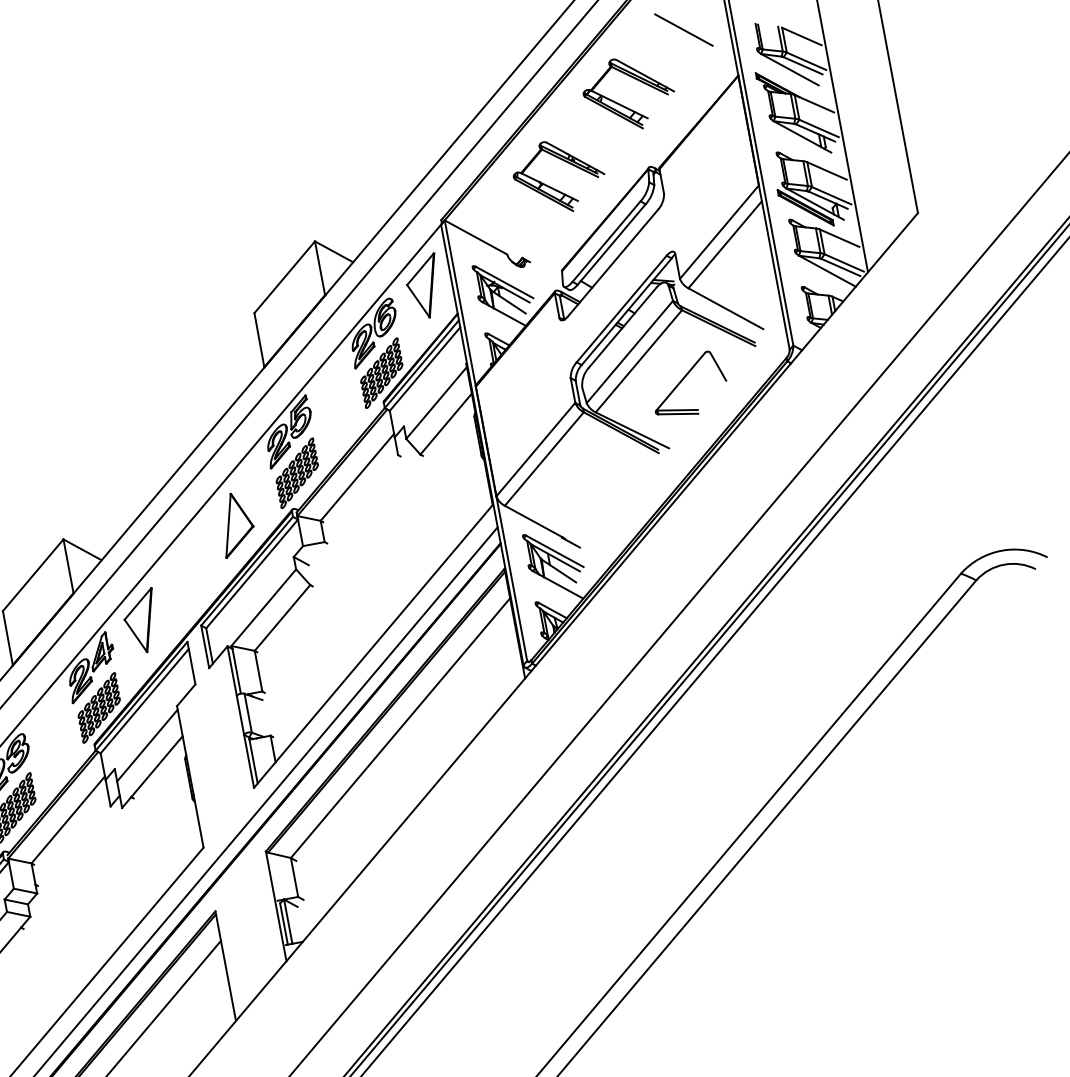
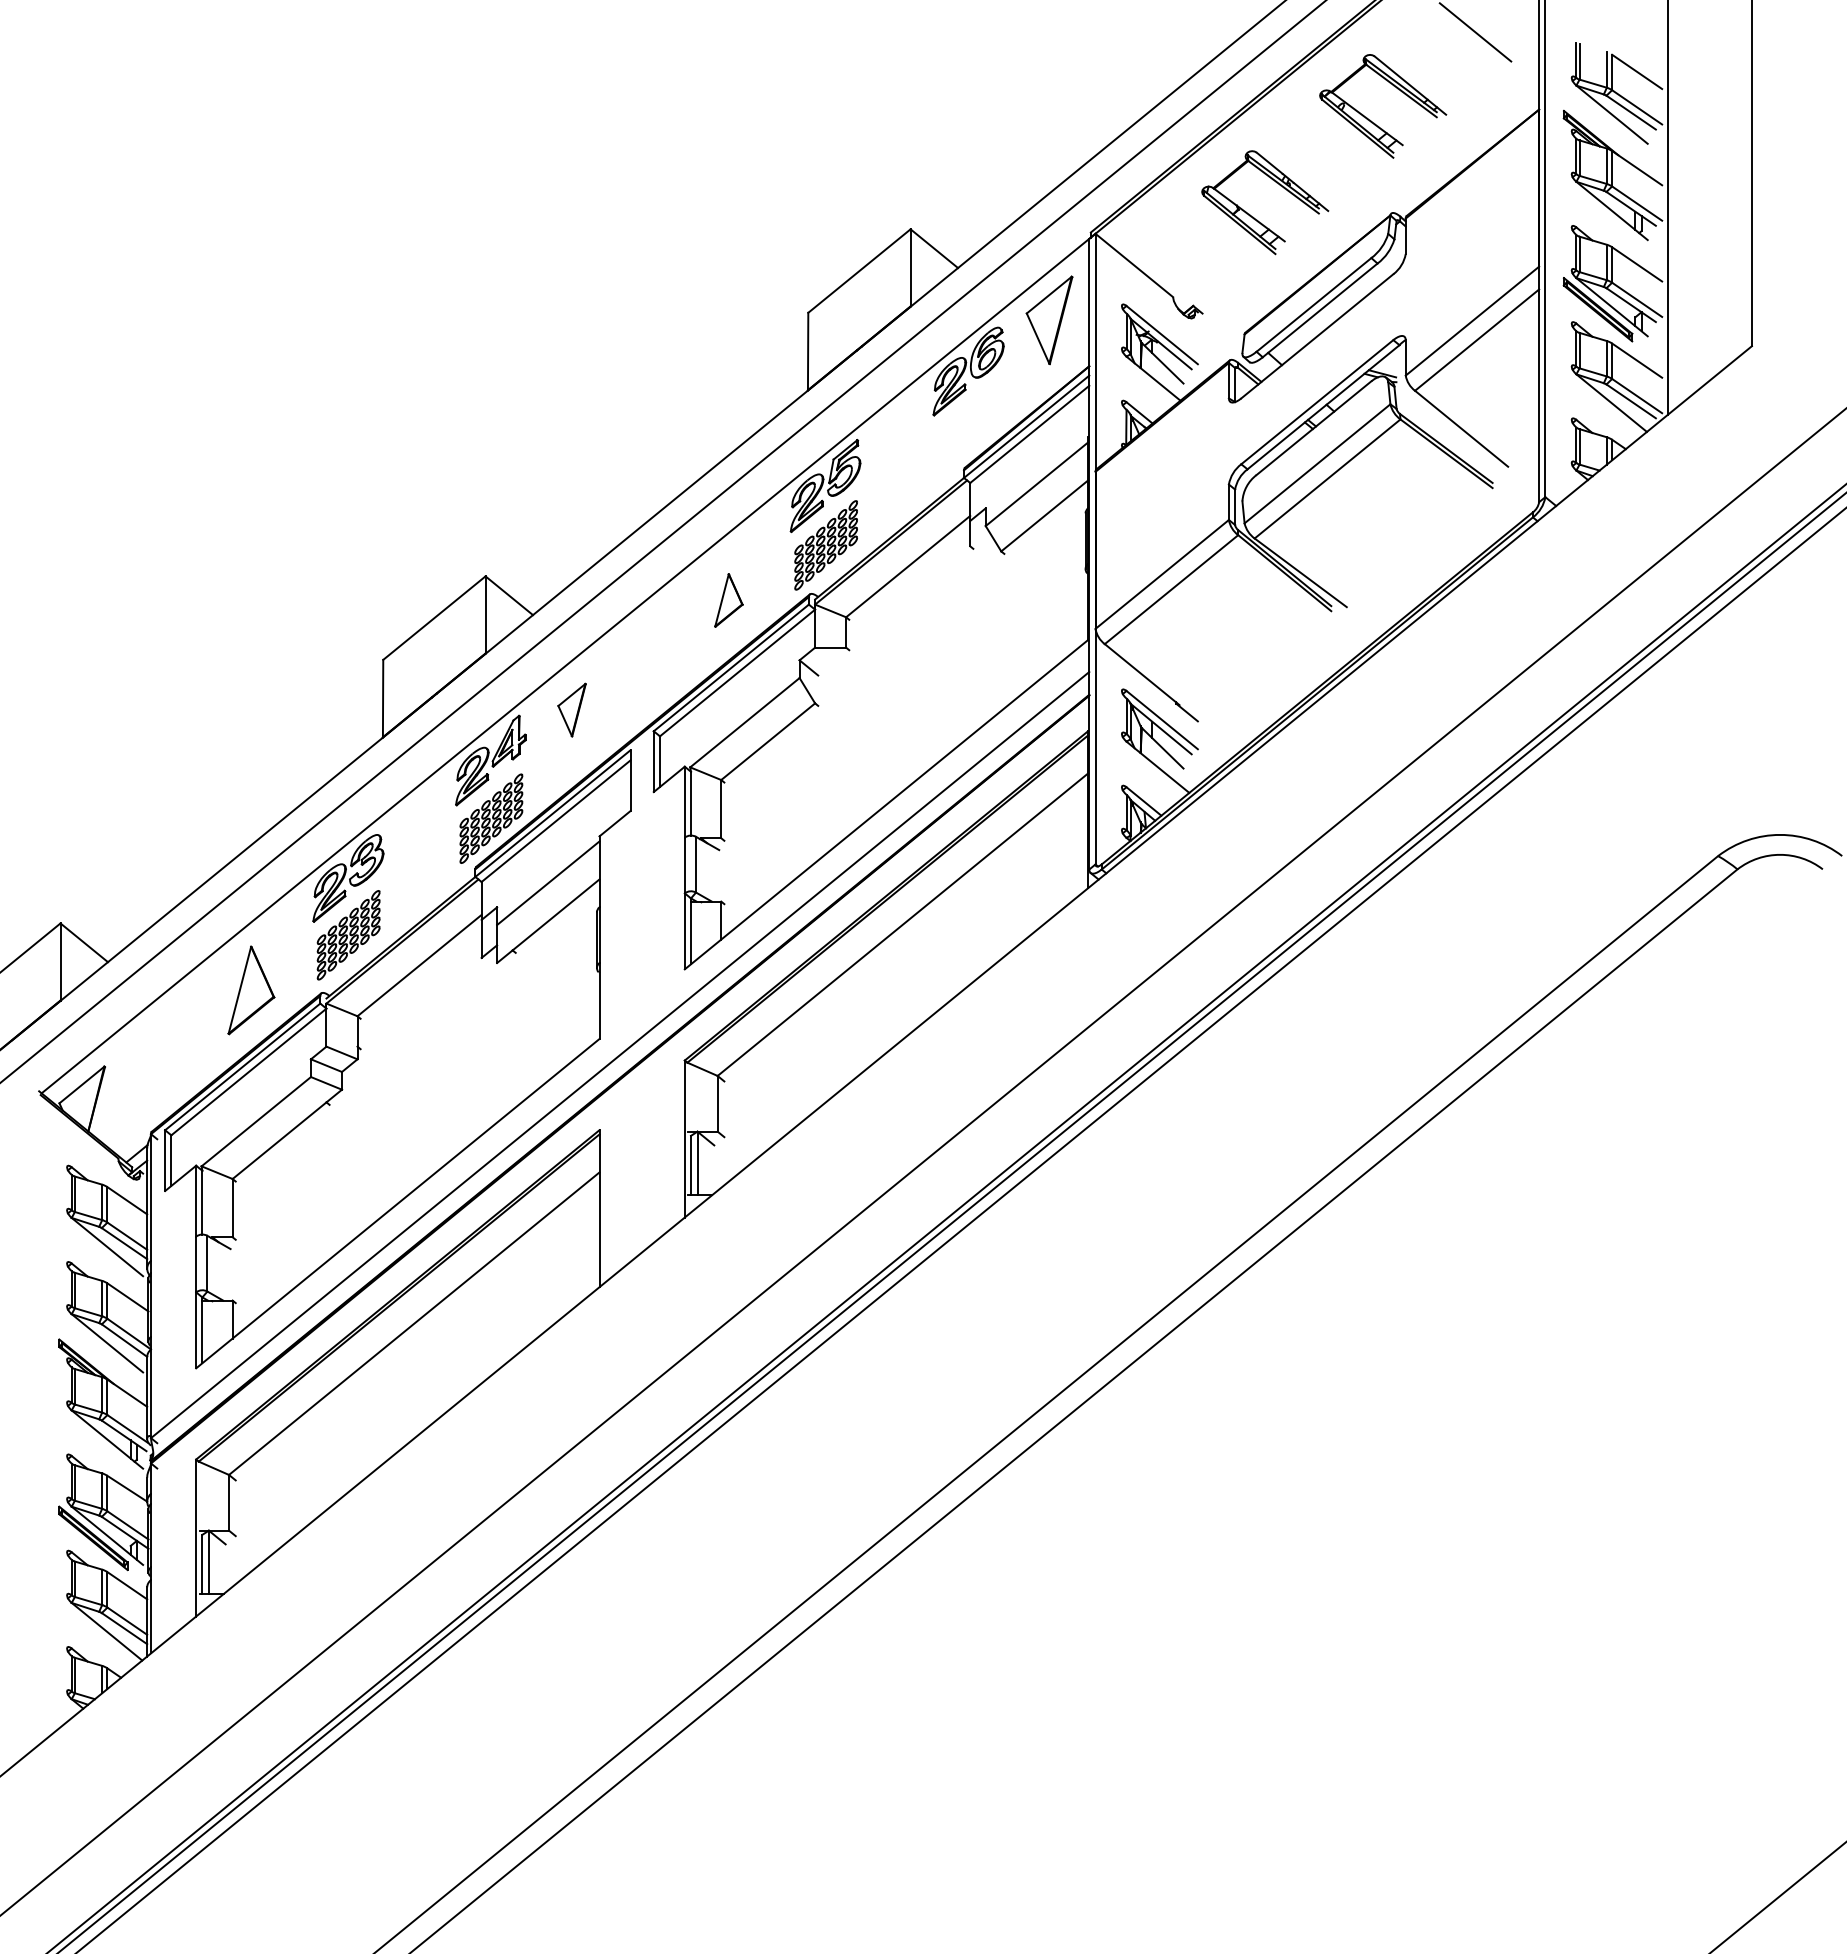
part: (381, 373) -> (968, 428), removed
part: (682, 380) -> (1383, 516), removed
part: (236, 524) -> (728, 600), size x0.6
part: (140, 621) -> (571, 709), size x0.6

